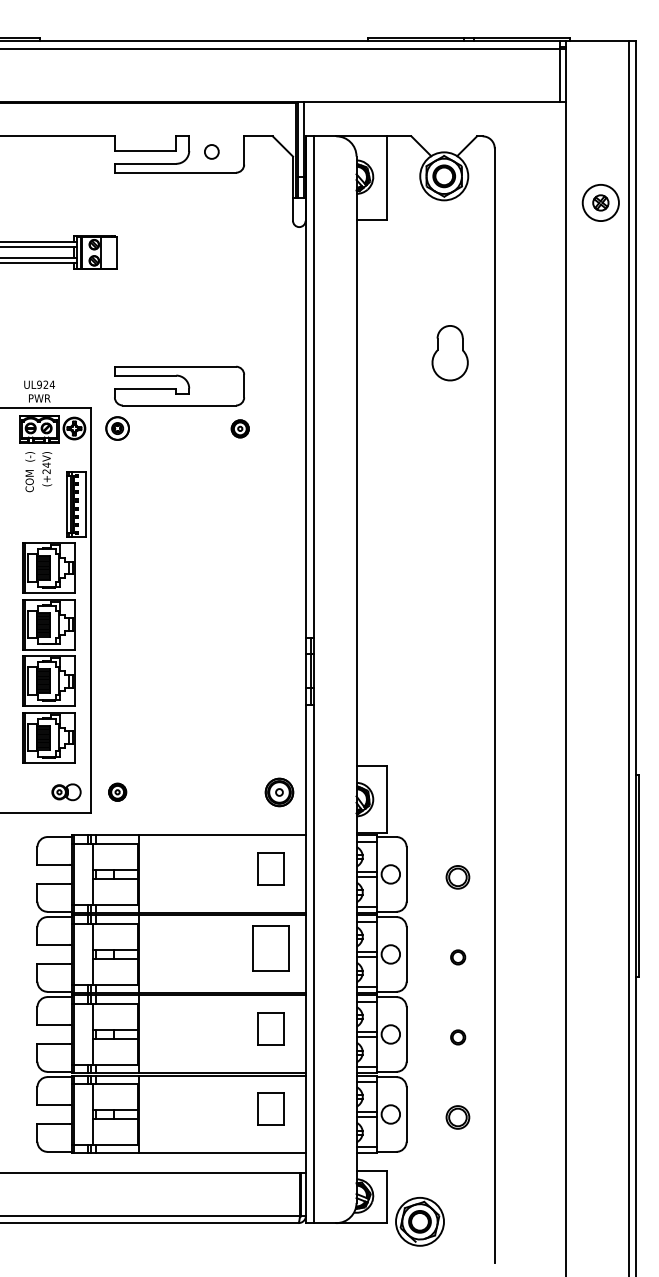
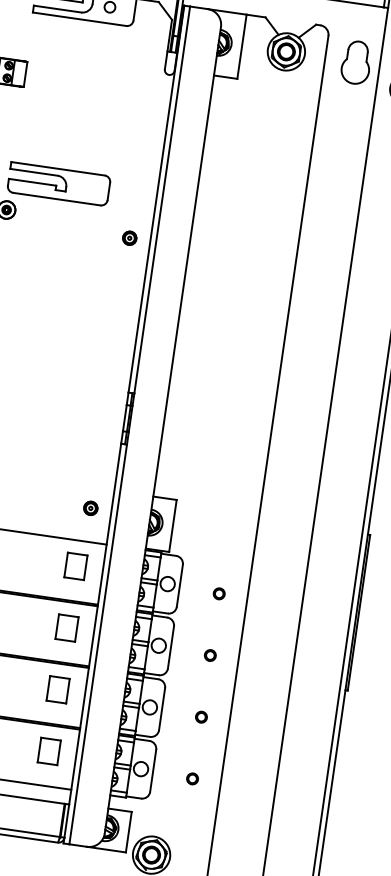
part: (449, 353) -> (355, 62), moved
part: (239, 428) -> (129, 237), moved
part: (278, 791) -> (90, 507), size x0.62
part: (458, 877) -> (219, 593), size x0.62
part: (270, 948) -> (66, 627), size x0.71
part: (458, 1117) -> (192, 778), size x0.62

